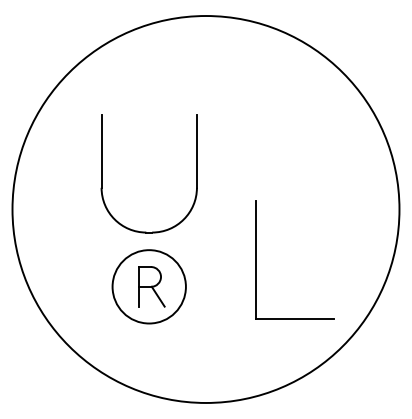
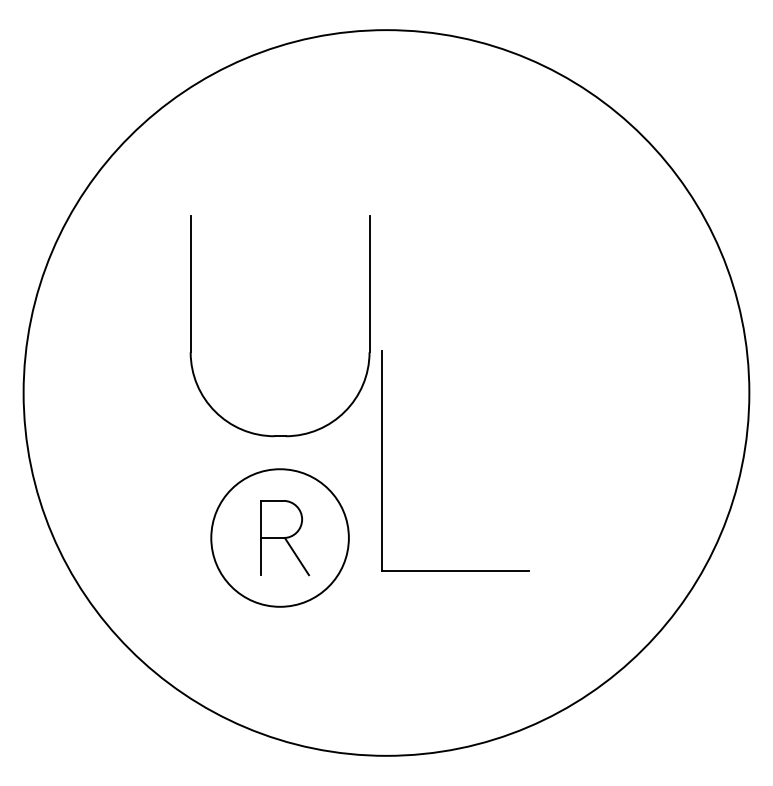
part: (256, 259) -> (383, 460), moved

